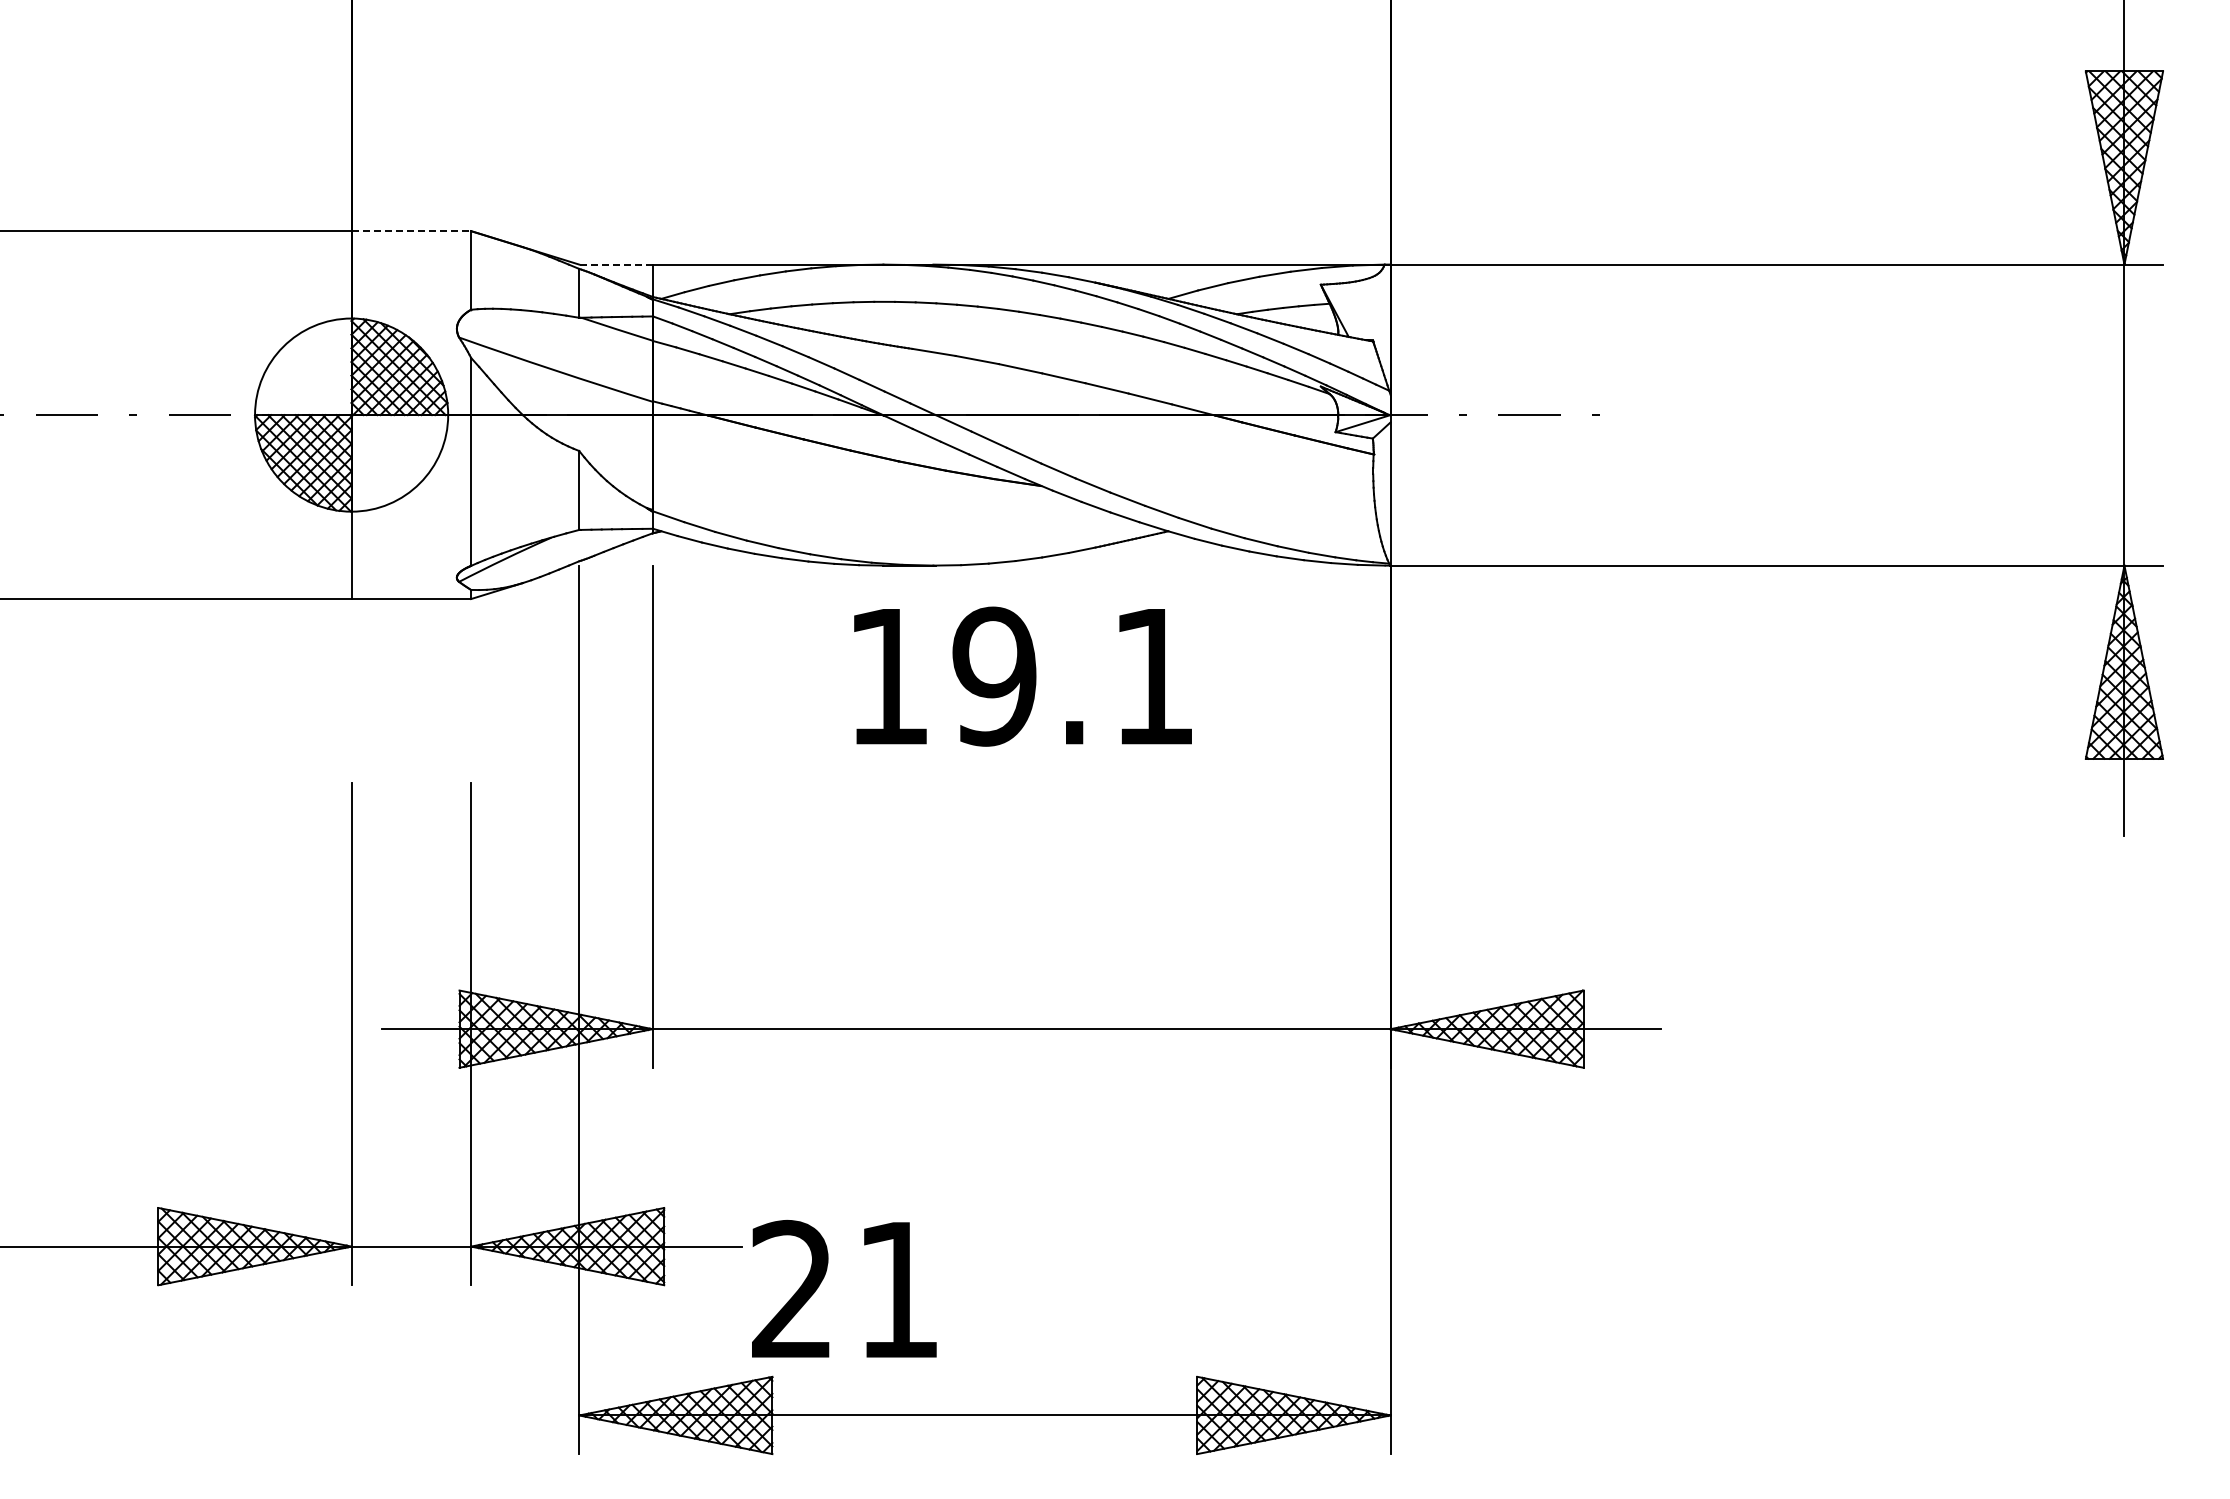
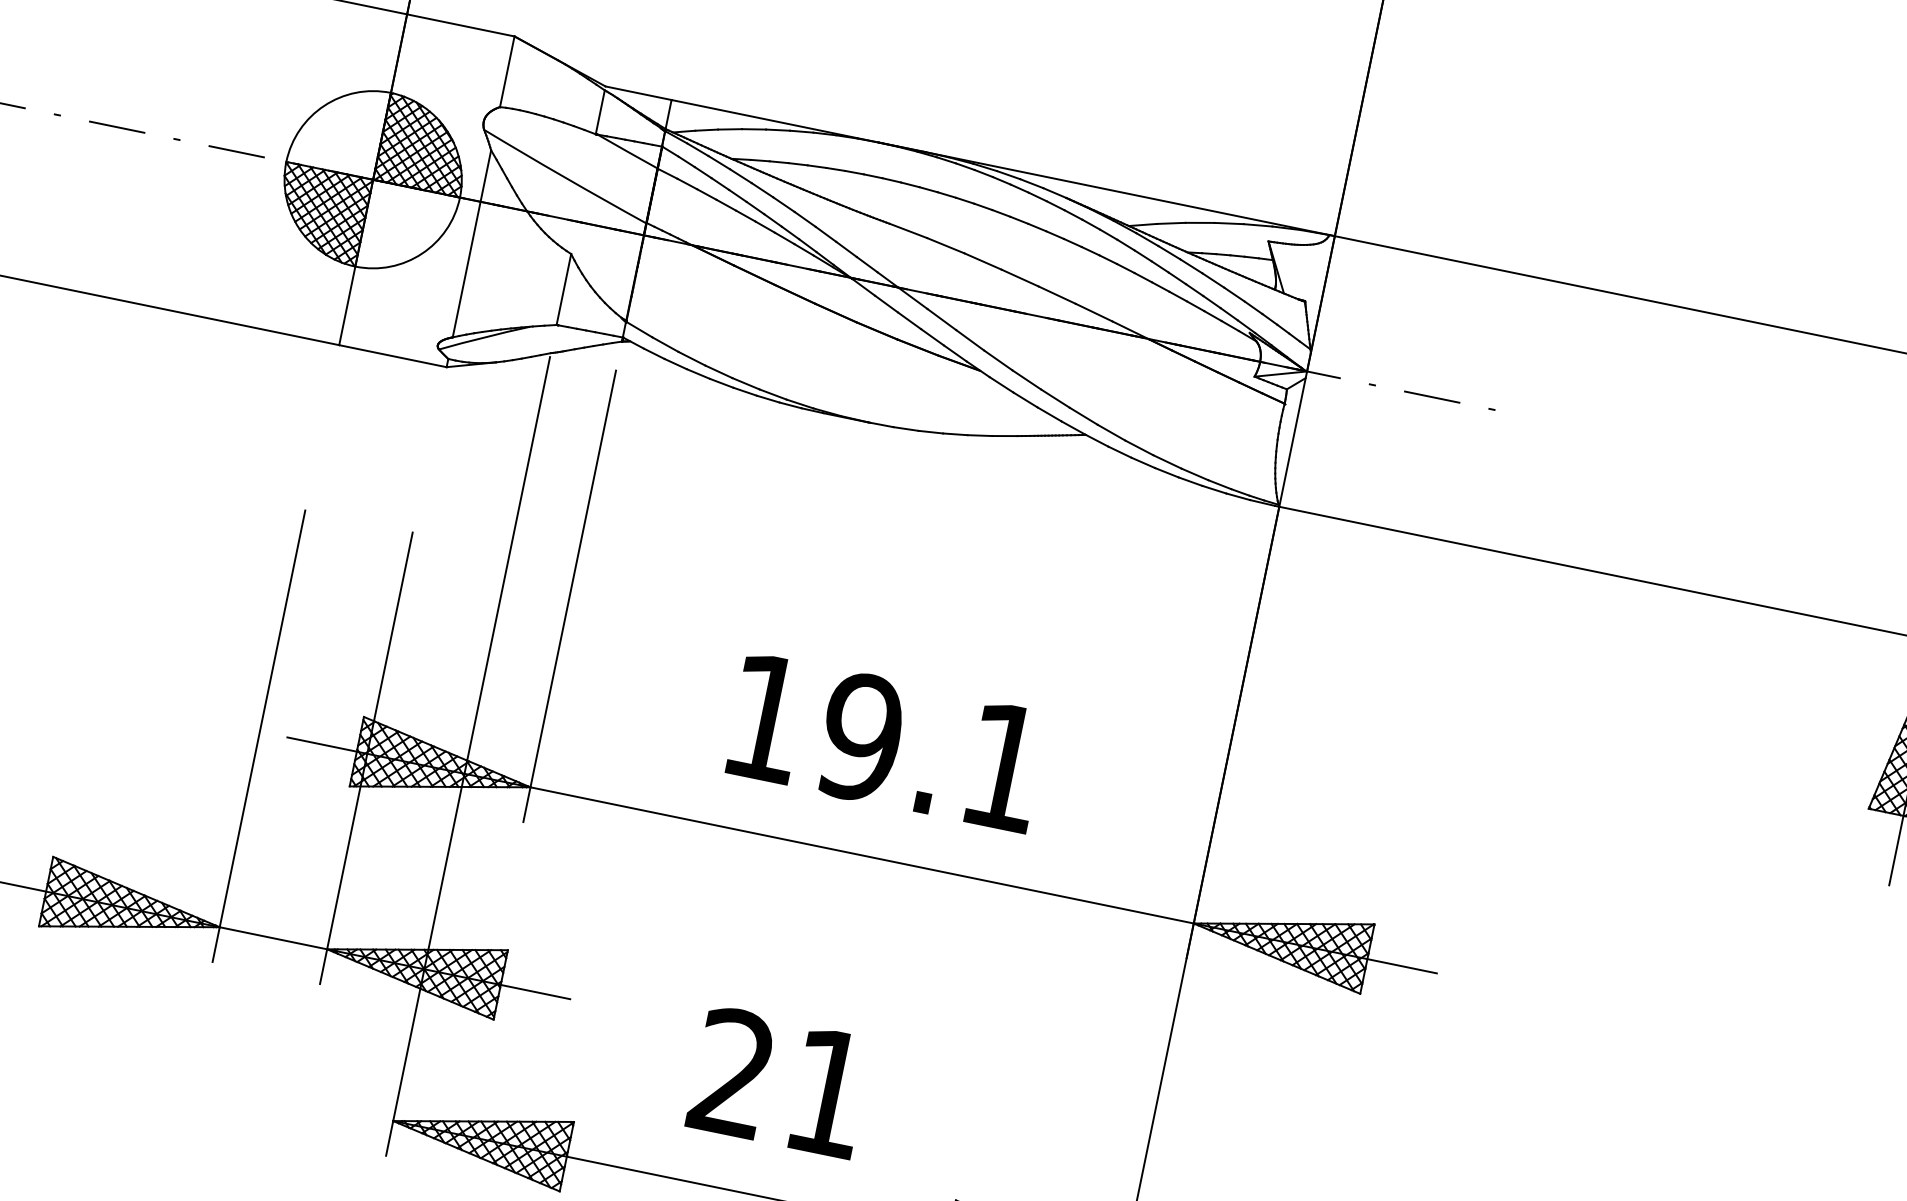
line: (411, 231) -> (460, 25), dashed -> solid
line: (615, 264) -> (638, 93), dashed -> solid
text: (1022, 676) -> (886, 742), moved
text: (844, 1288) -> (780, 1081), moved

